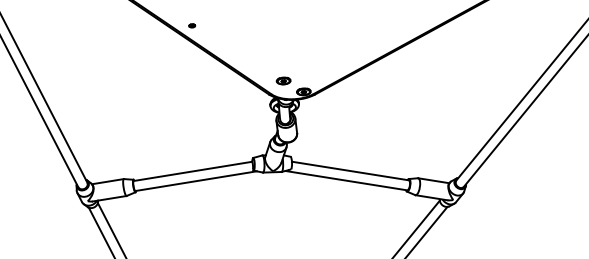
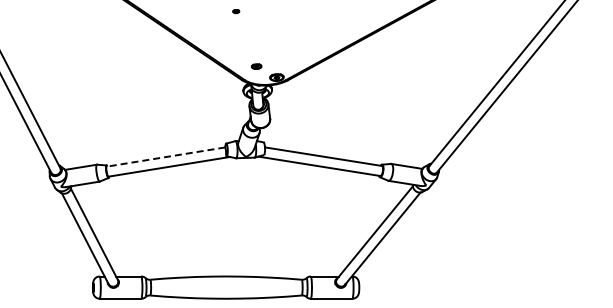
part: (192, 25) -> (236, 11), moved
part: (283, 80) -> (256, 66), size x0.7
line: (192, 171) -> (165, 157), solid -> dashed

